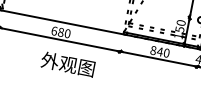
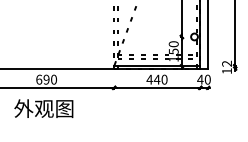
text: (61, 32) -> (46, 79), 680 -> 690
text: (153, 50) -> (149, 79), 840 -> 440
text: (67, 64) -> (43, 108), moved

